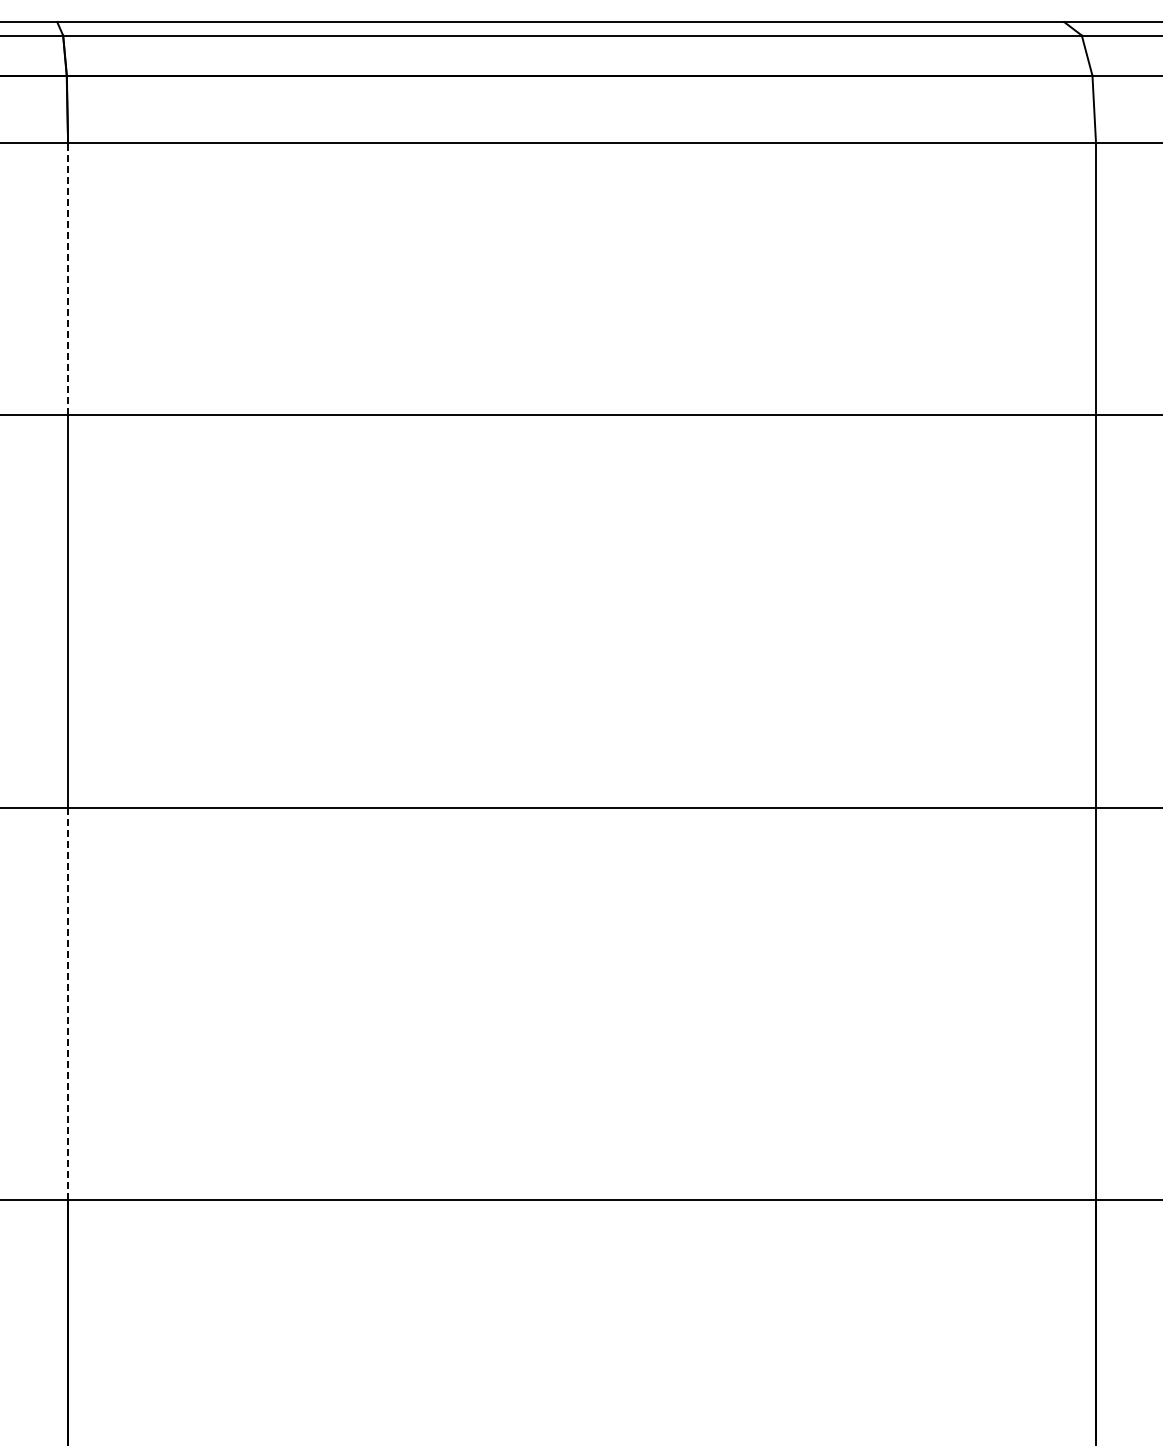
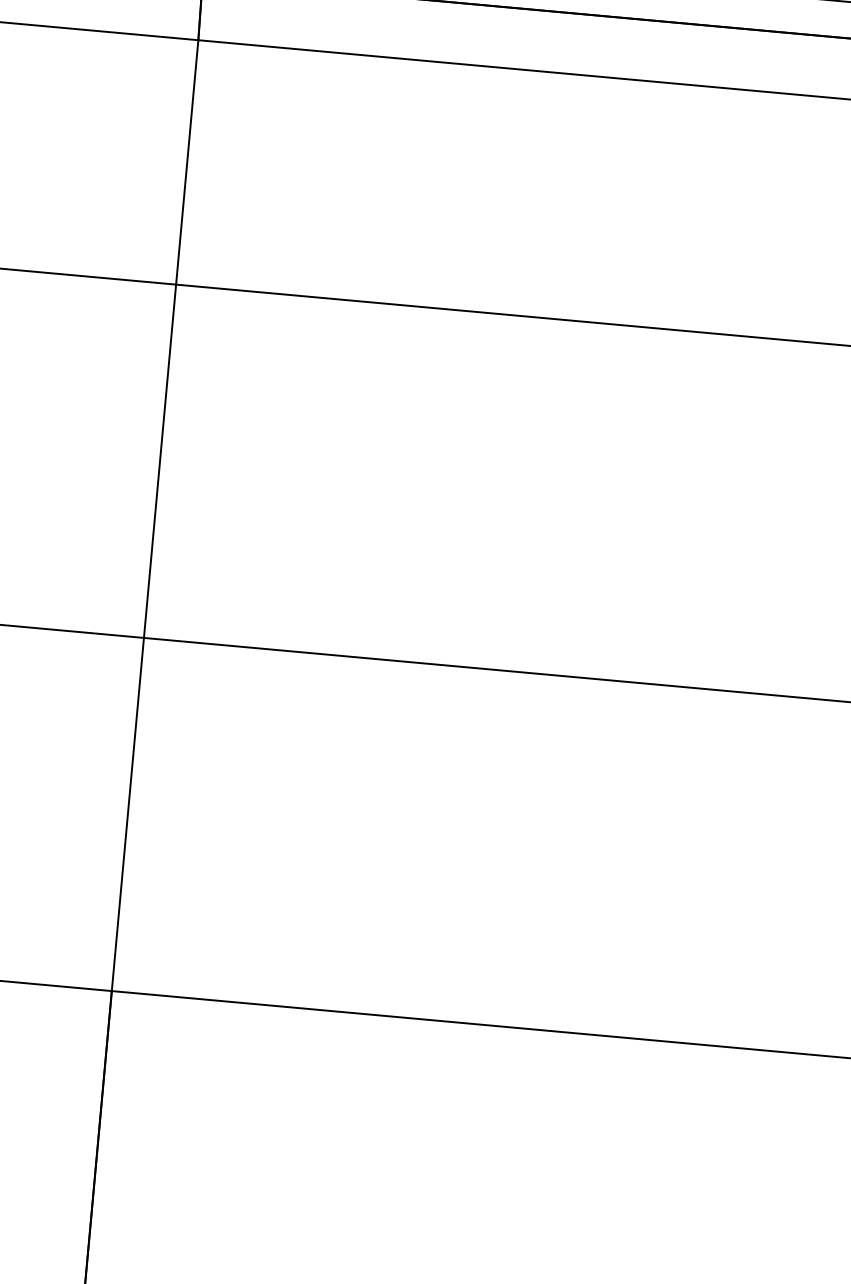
line: (68, 278) -> (187, 162), dashed -> solid
line: (68, 1003) -> (128, 814), dashed -> solid

